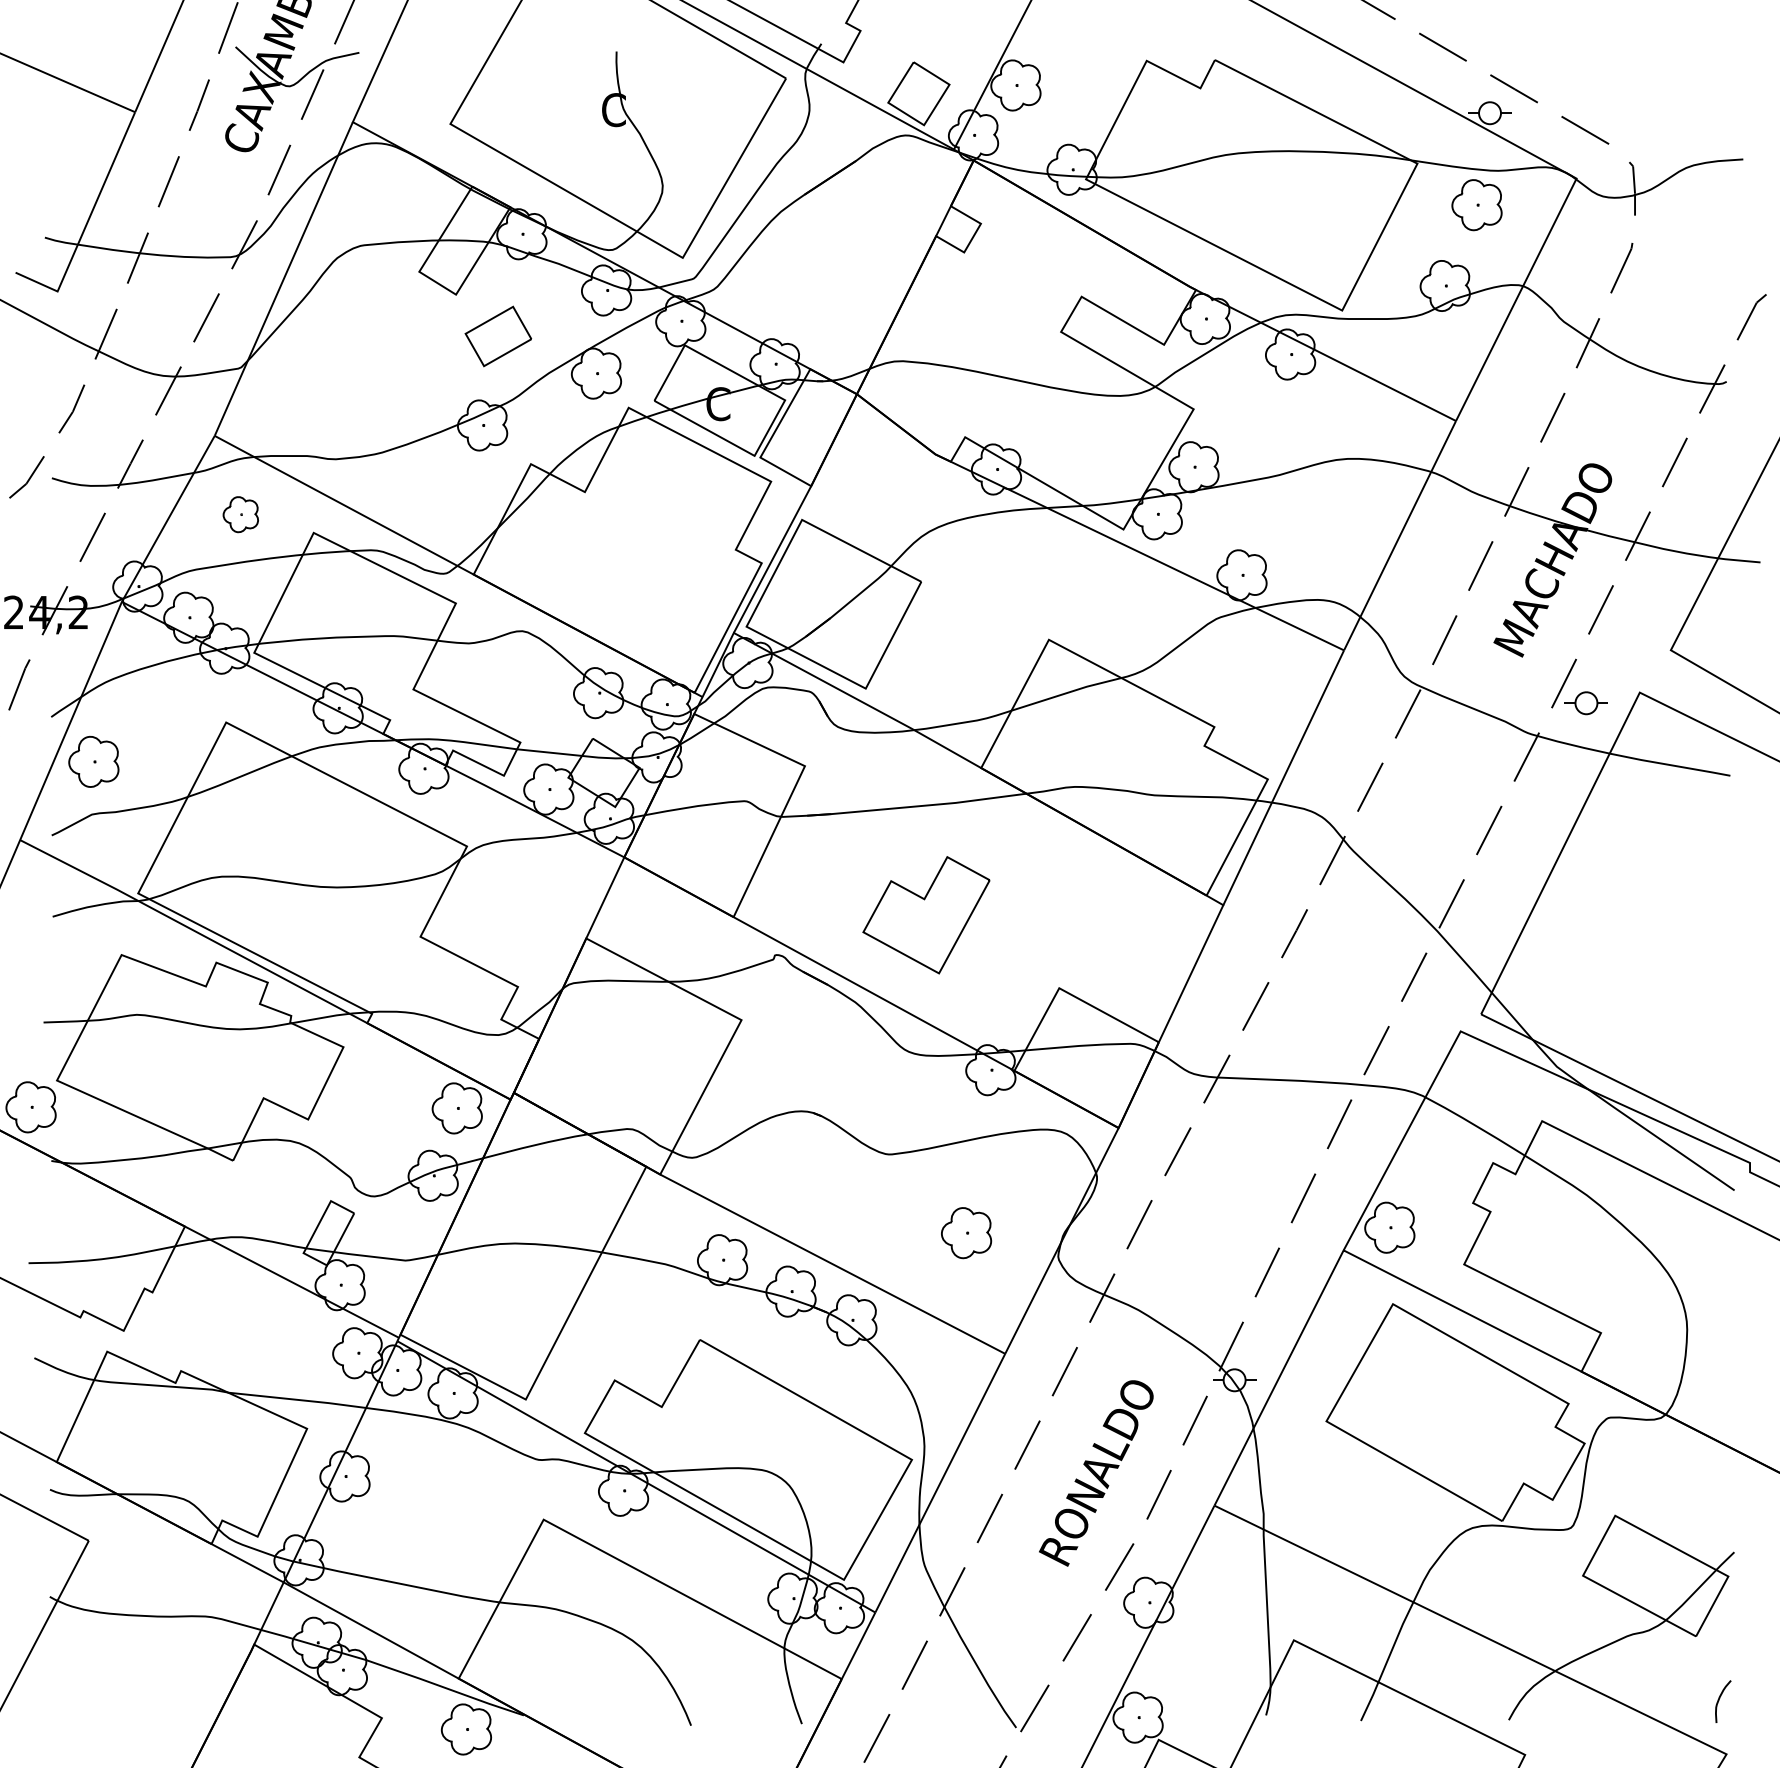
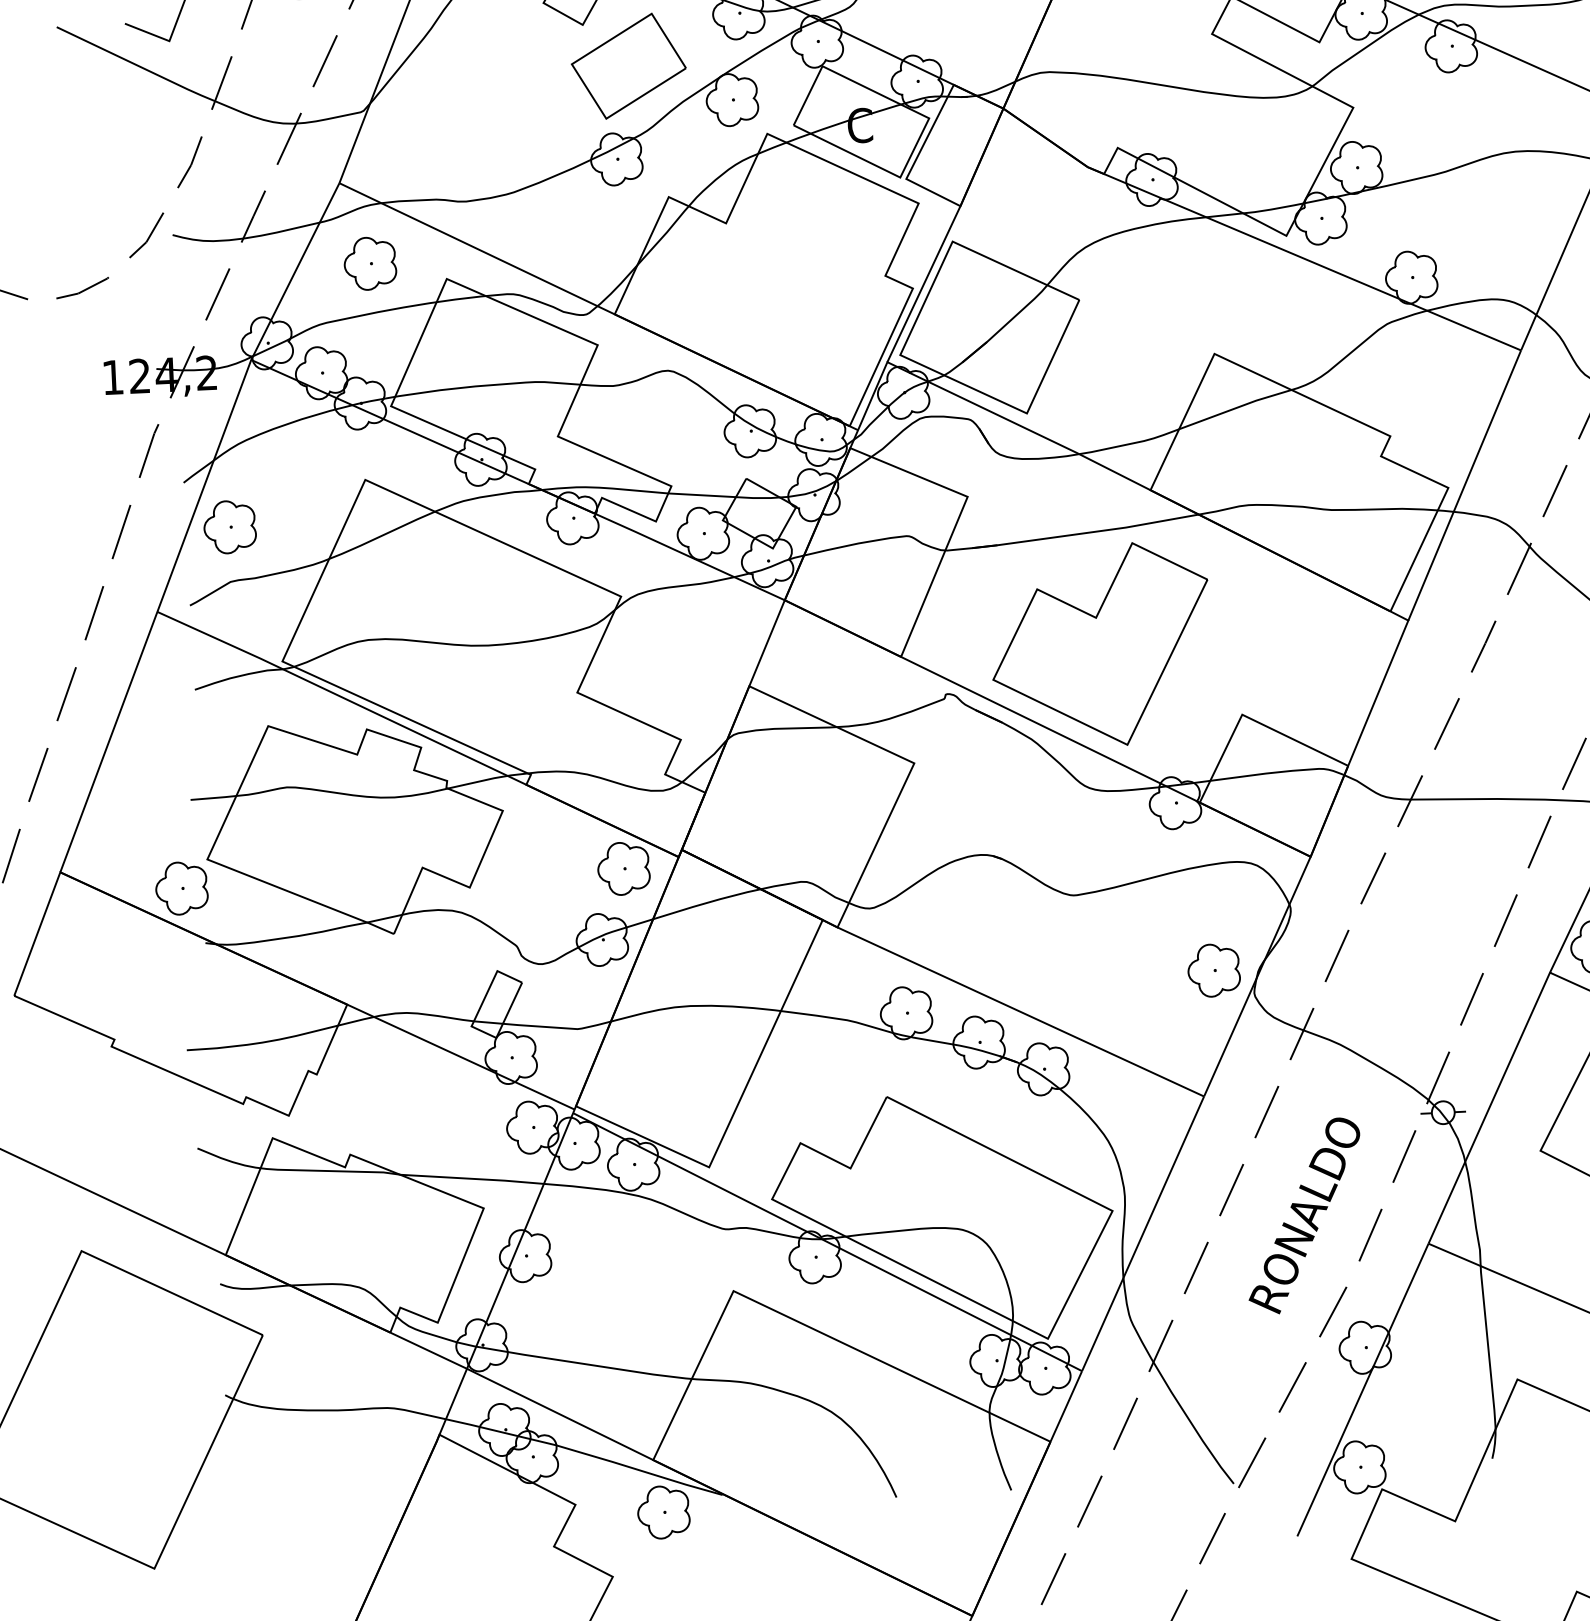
part: (498, 336) -> (628, 66), size x1.67
part: (240, 514) -> (369, 263), size x1.43
part: (926, 915) -> (1101, 645), size x1.67
part: (966, 1233) -> (1214, 970), moved

